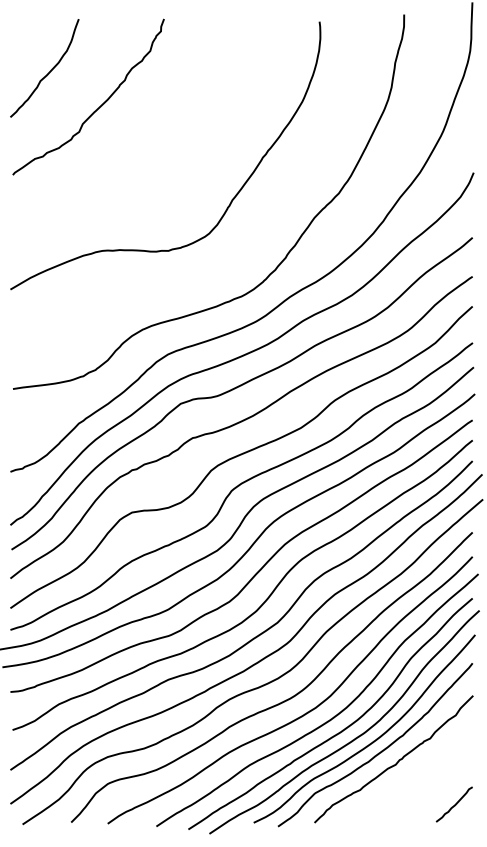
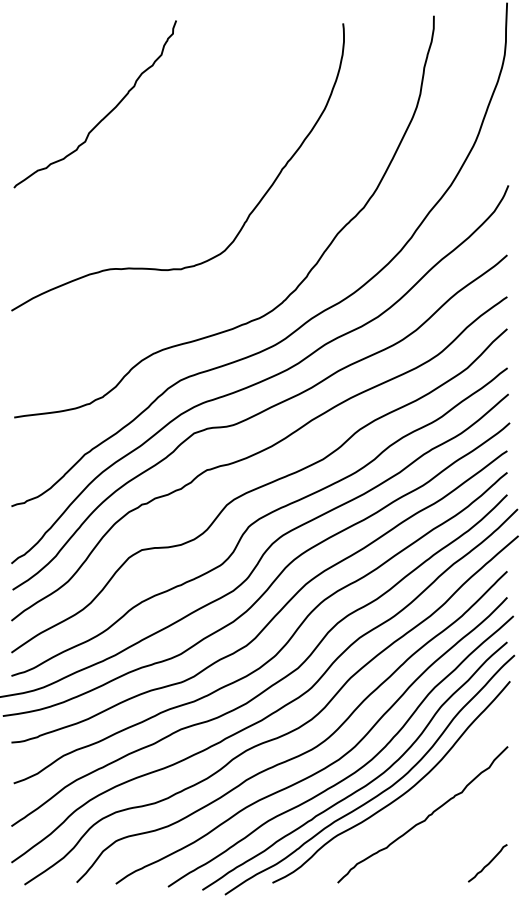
curve: (48, 72) -> (52, 77), removed
curve: (378, 752) -> (406, 807), removed

